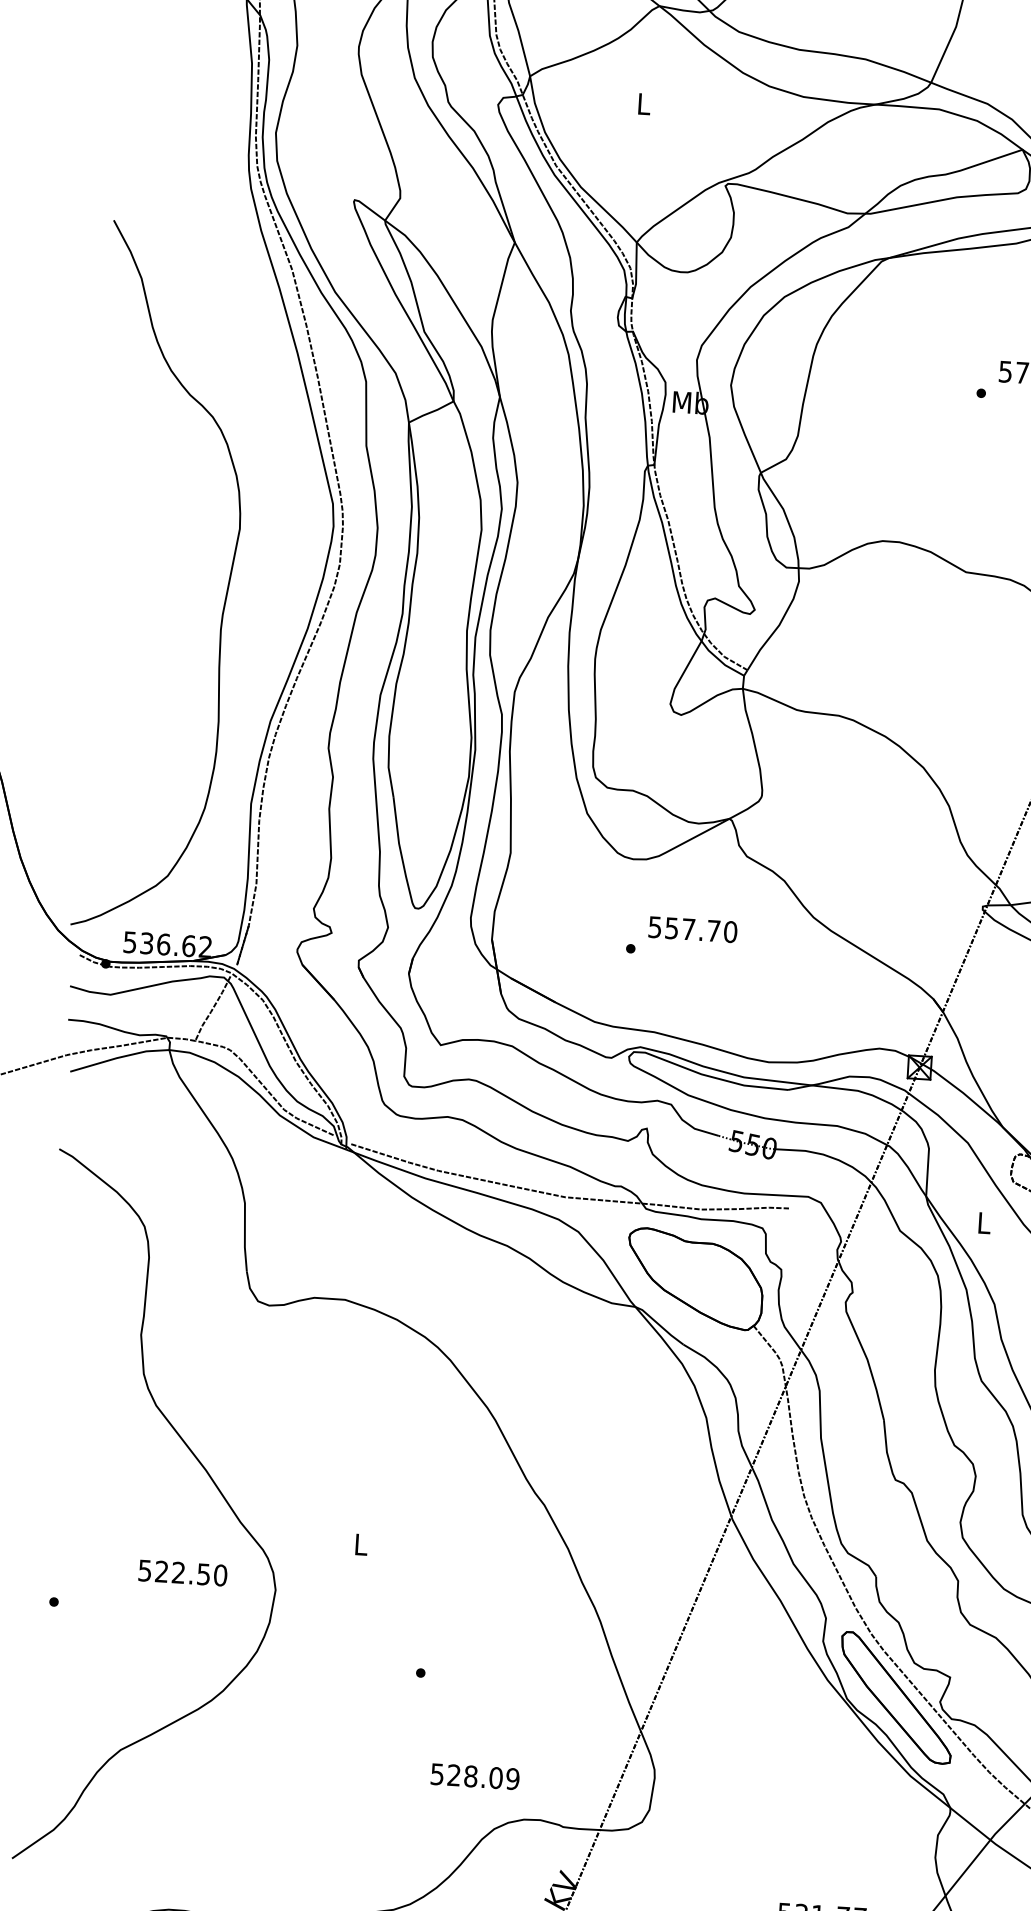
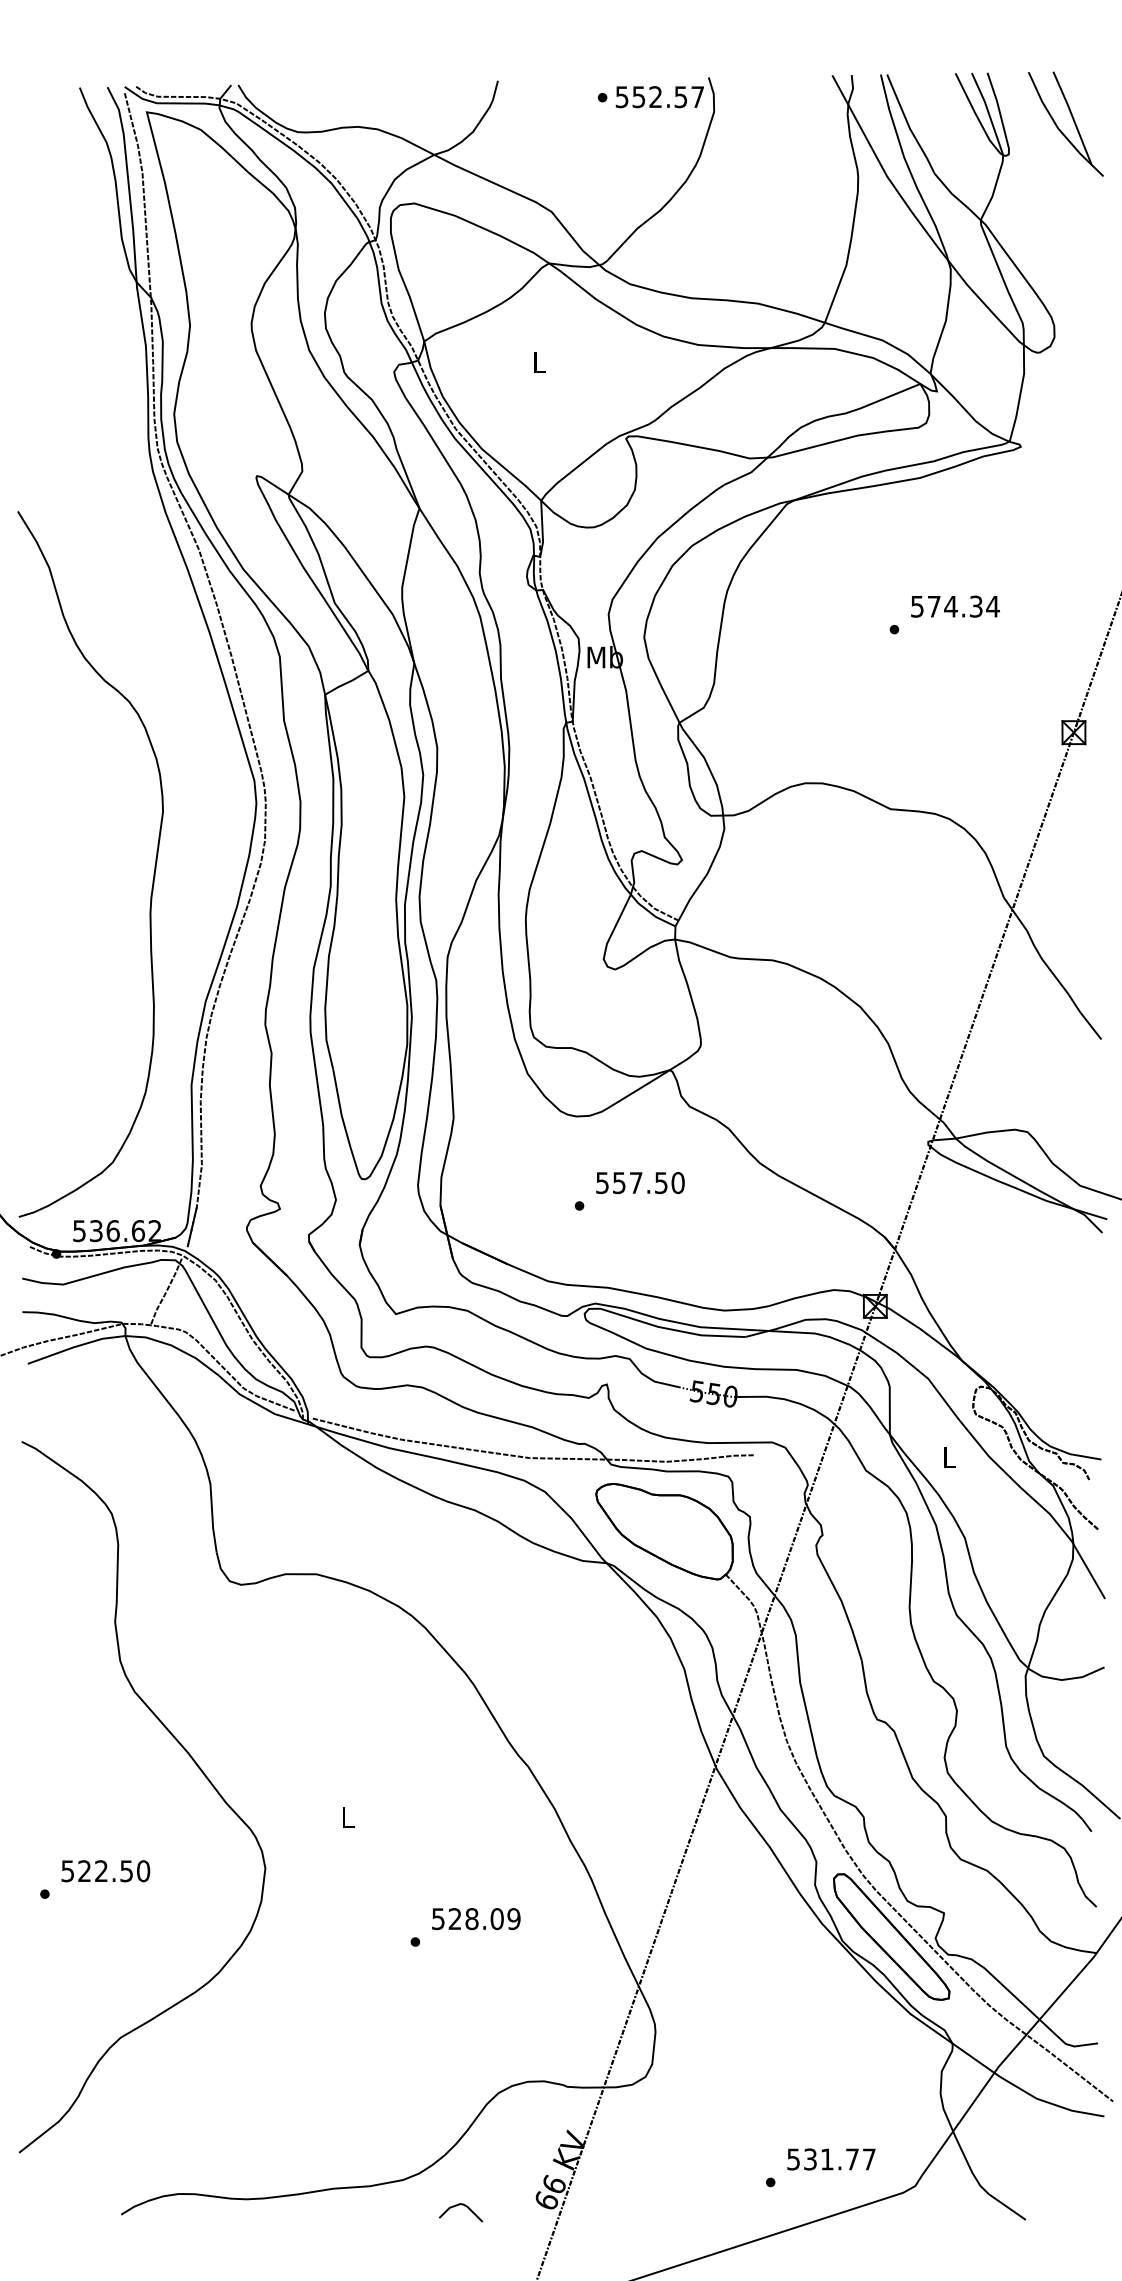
text: (713, 931) -> (661, 1183), 557.70 -> 557.50
text: (182, 1573) -> (105, 1871), moved
text: (475, 1777) -> (476, 1919), moved

